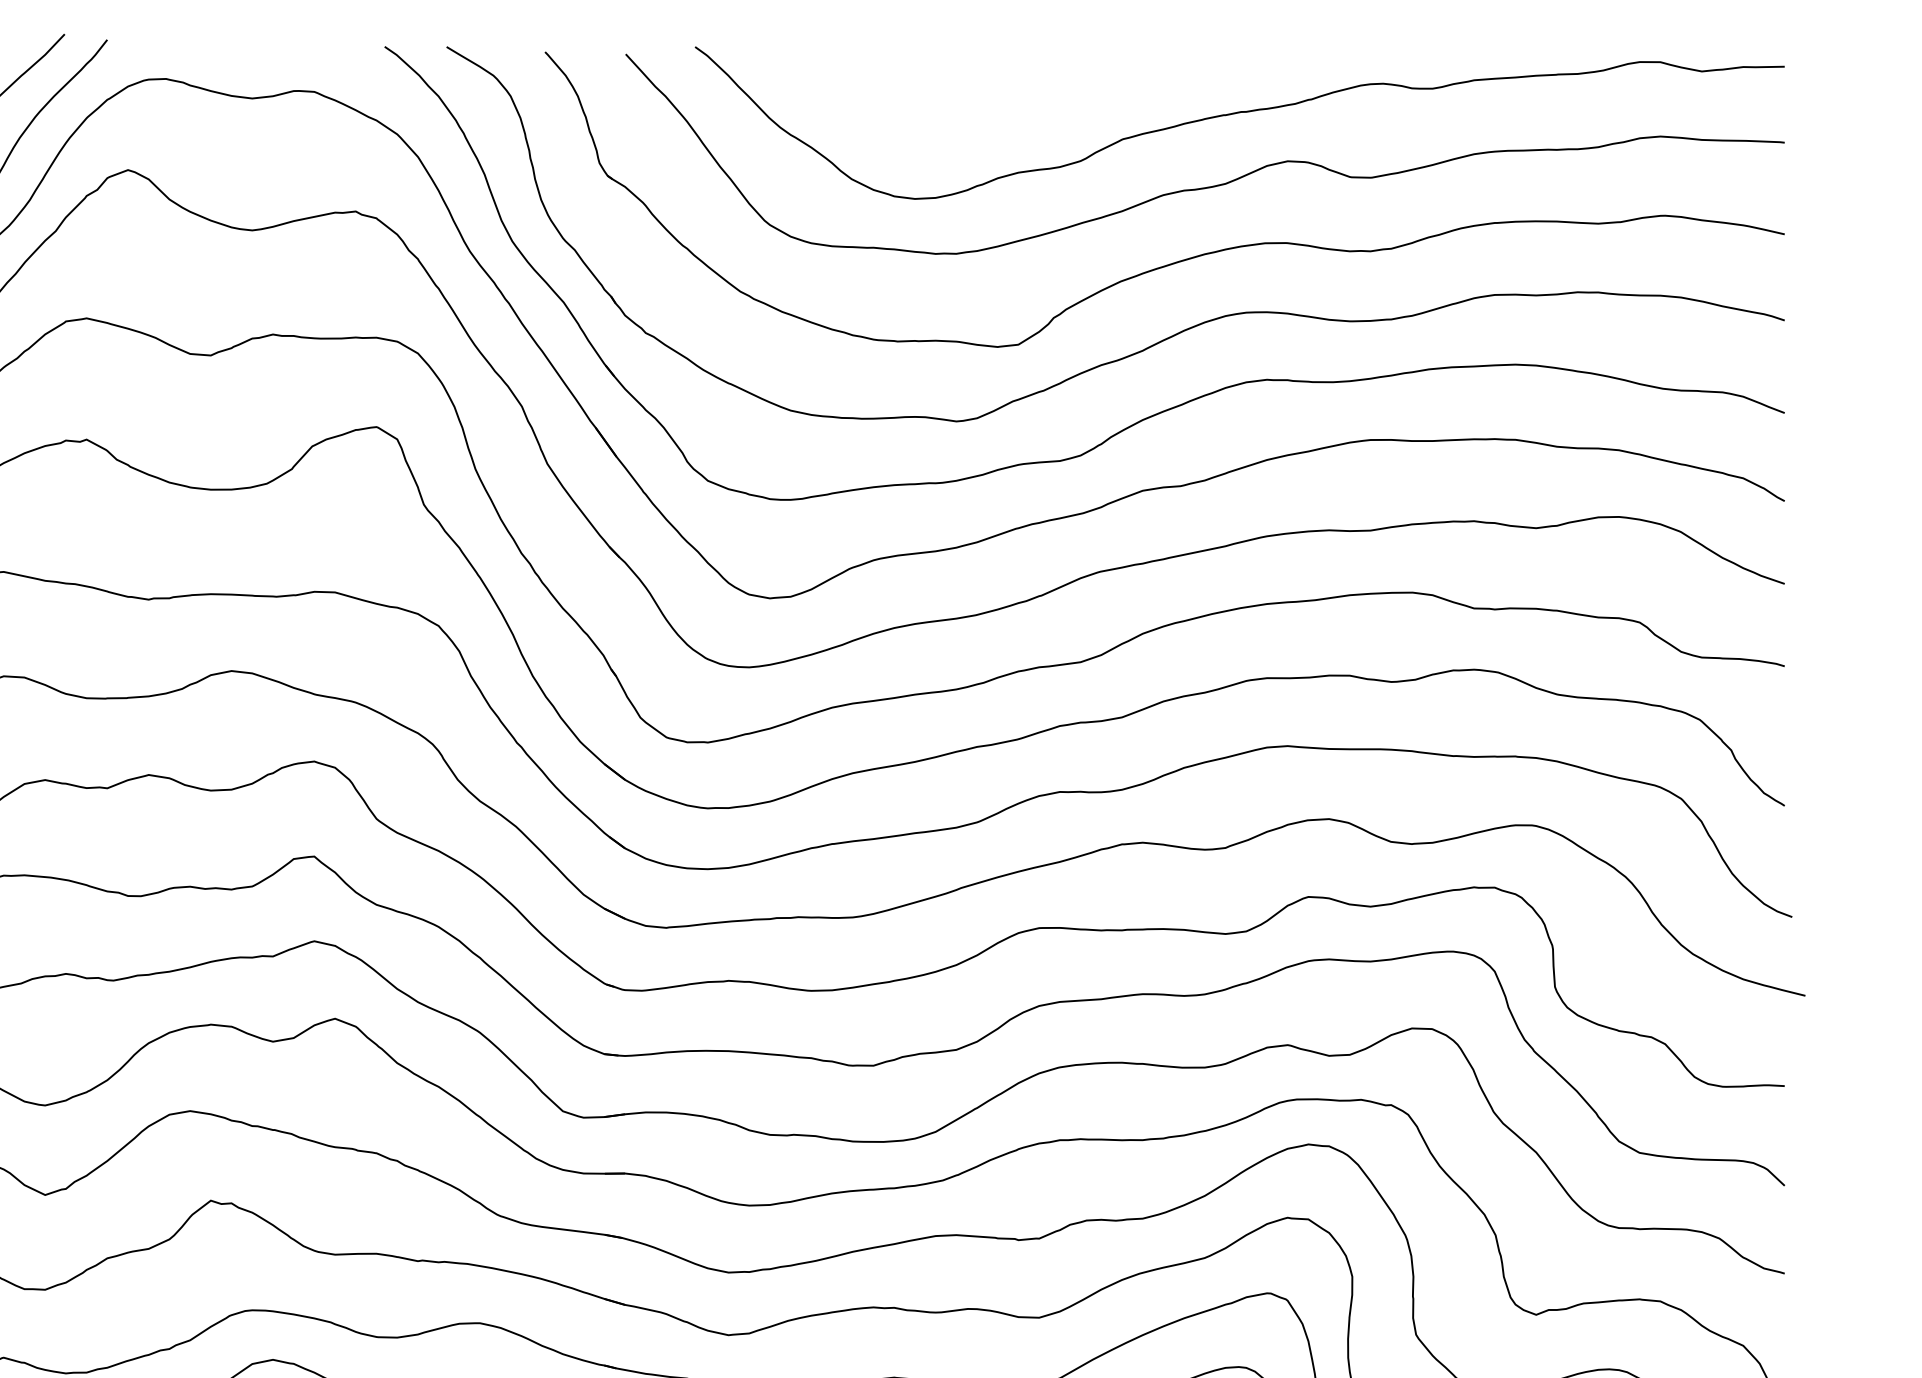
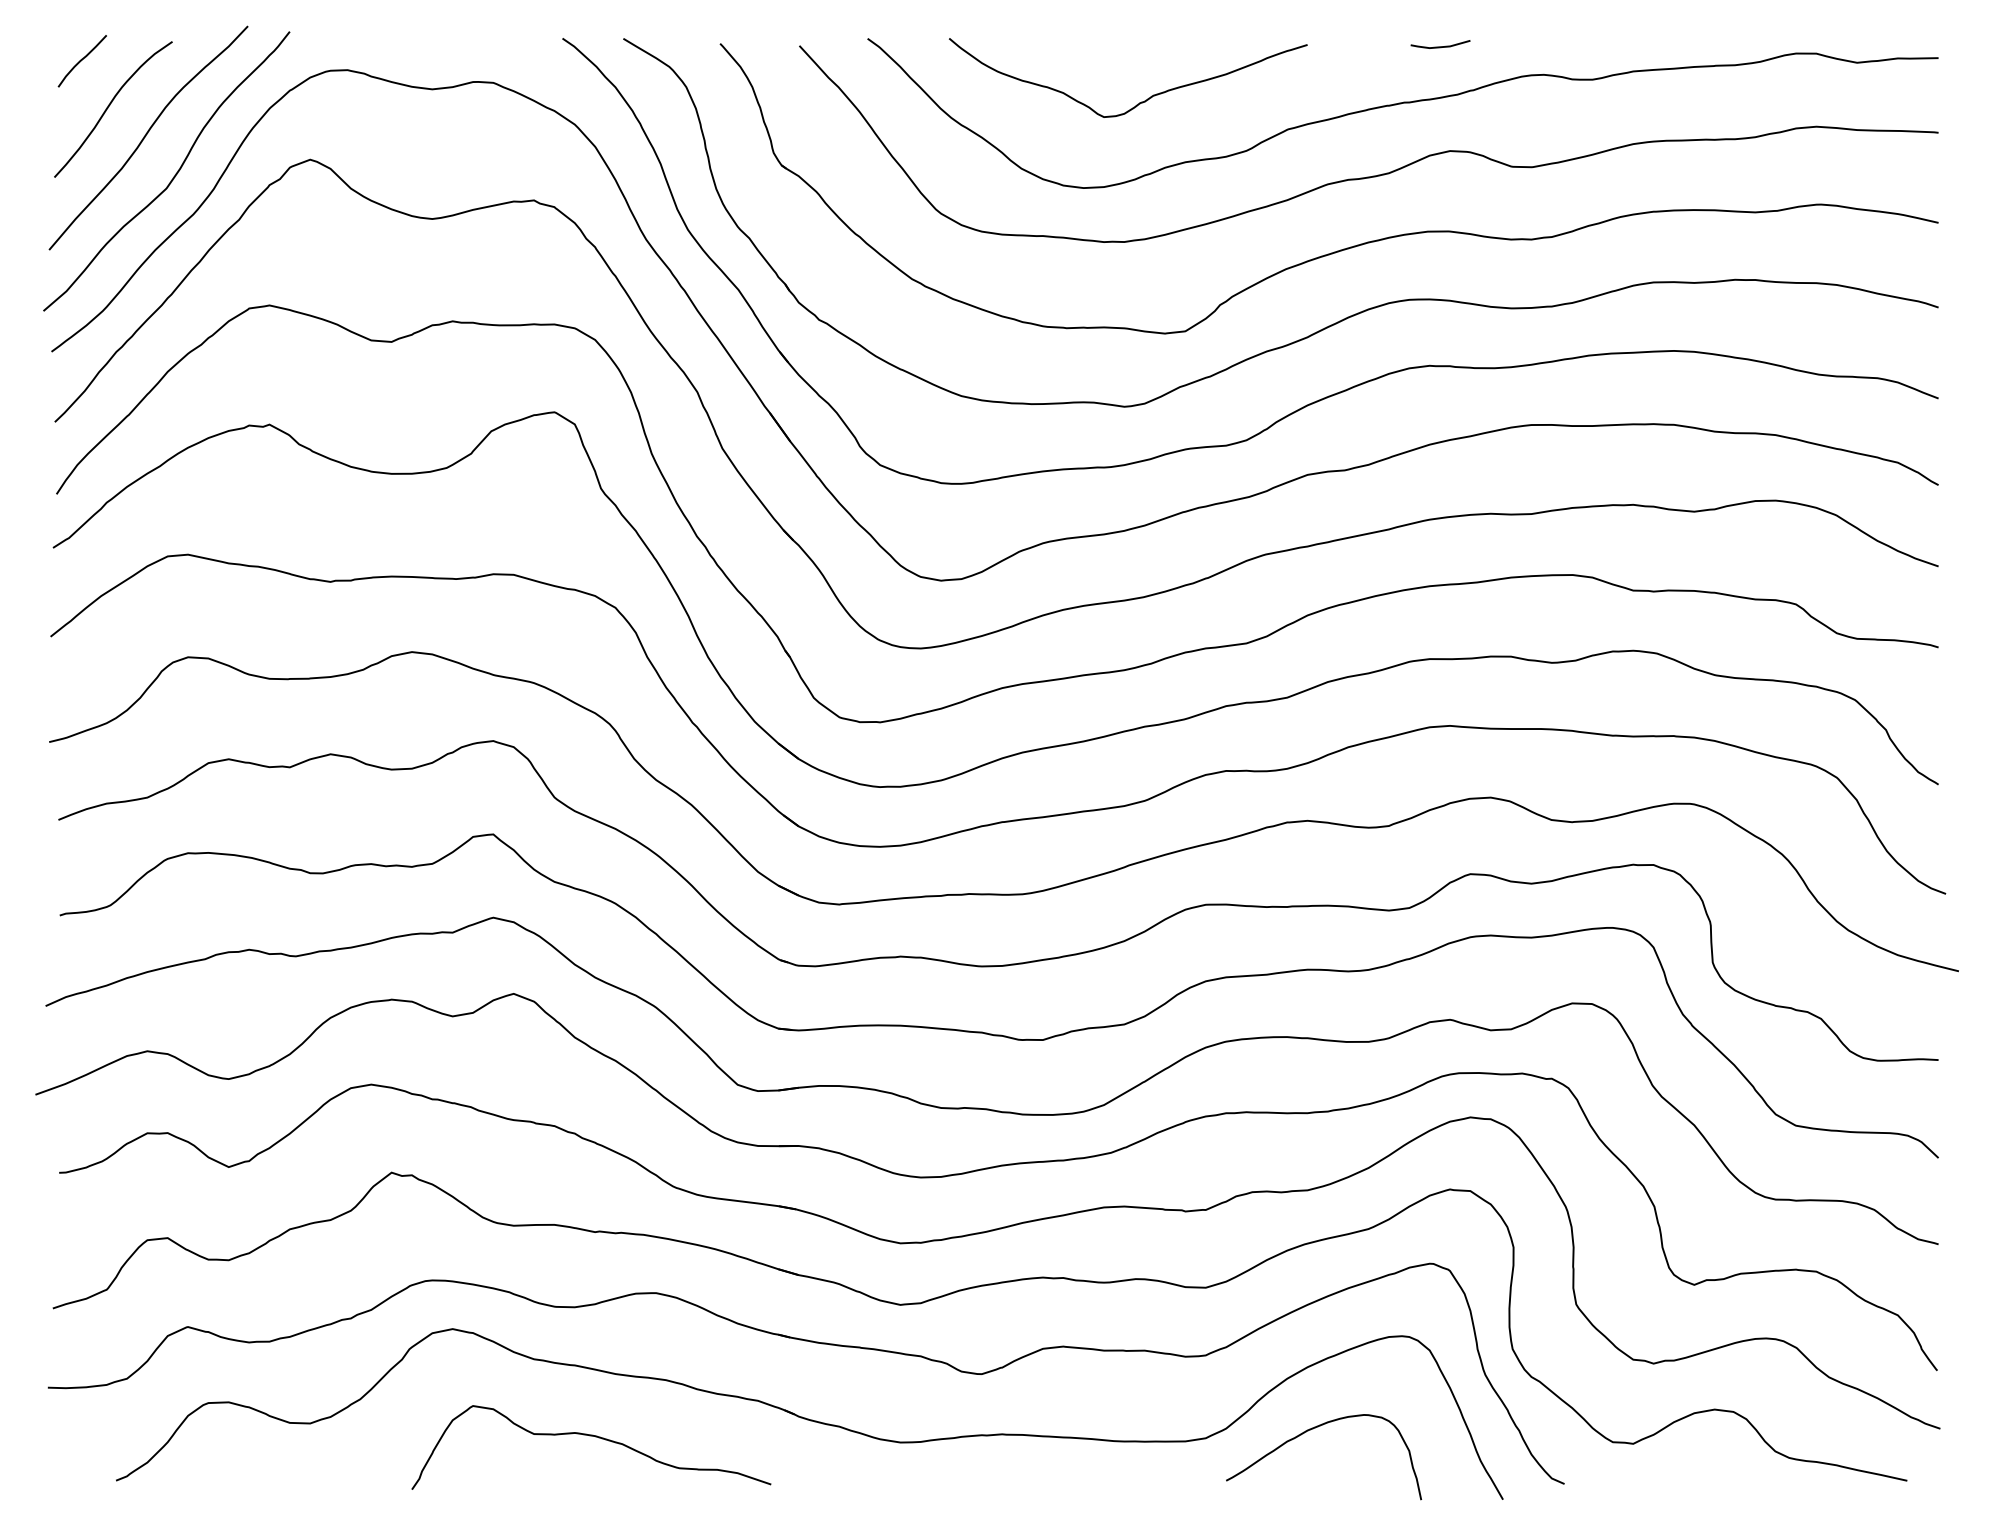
line: (1277, 54) -> (1440, 46), added
curve: (973, 110) -> (1141, 101), added

